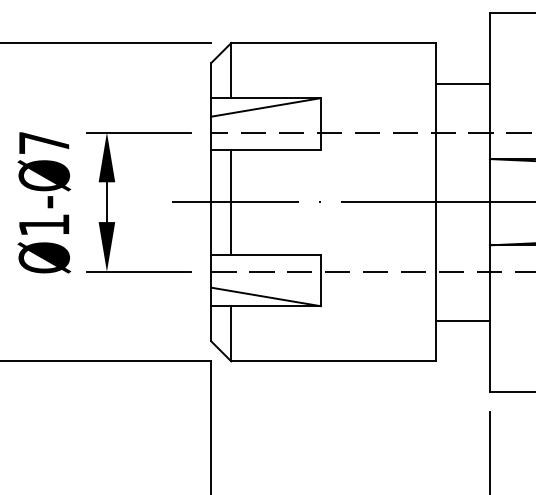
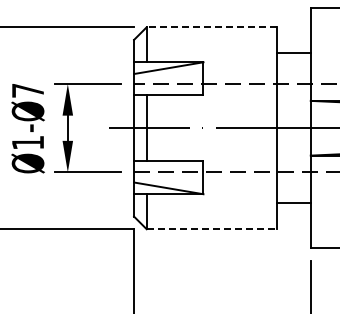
line: (333, 43) -> (211, 27), solid -> dashed
line: (333, 361) -> (211, 229), solid -> dashed

